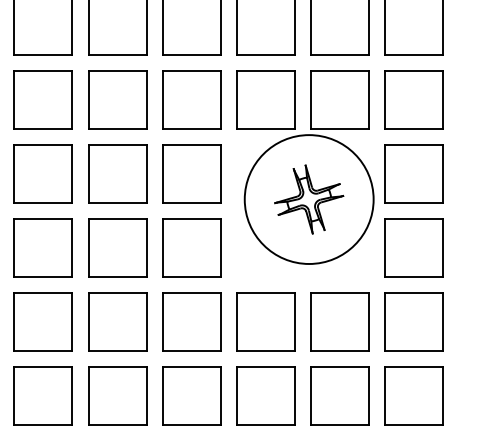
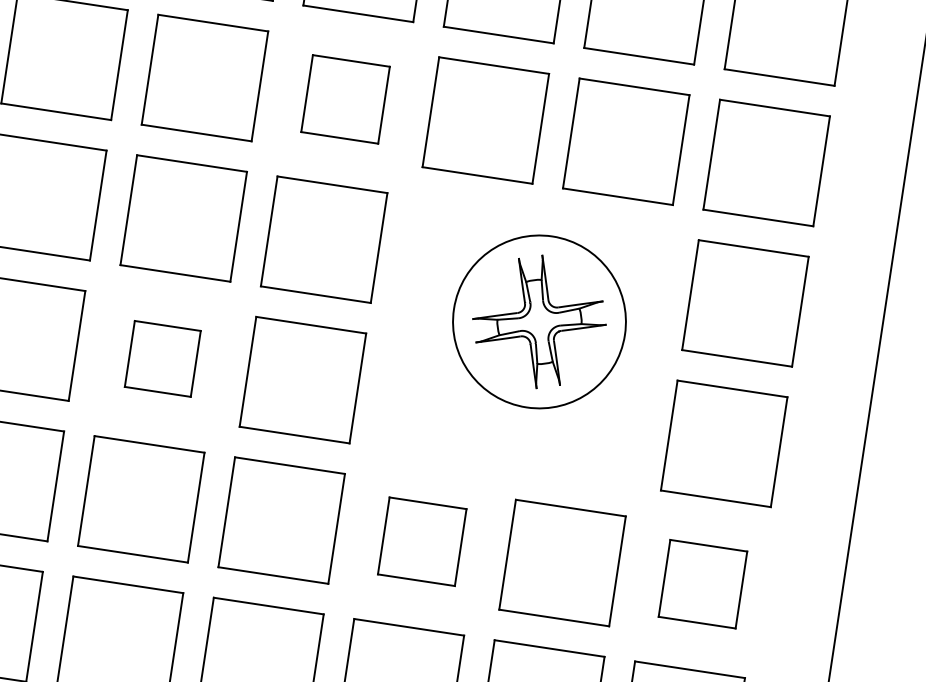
part: (191, 99) -> (345, 98), size x0.7
circle: (308, 199) -> (538, 321), size x0.7
part: (117, 247) -> (162, 357), size x0.6
part: (265, 321) -> (421, 540), size x0.7
part: (413, 321) -> (702, 582), size x0.7

